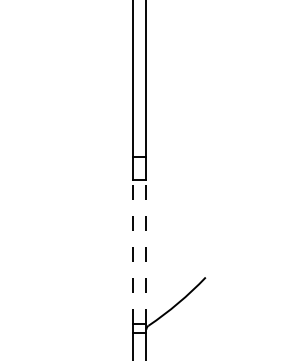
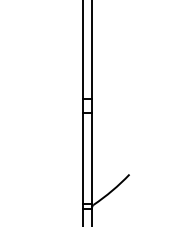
line: (132, 252) -> (83, 158), dashed -> solid
line: (146, 252) -> (92, 158), dashed -> solid

